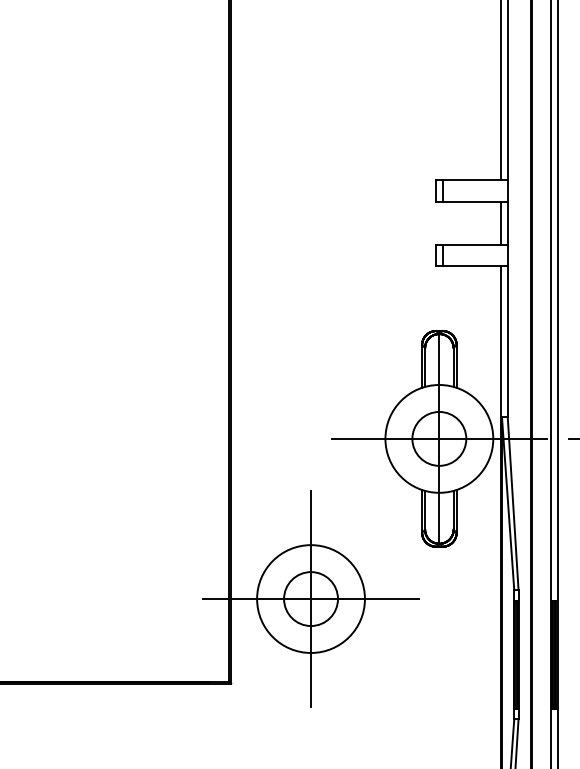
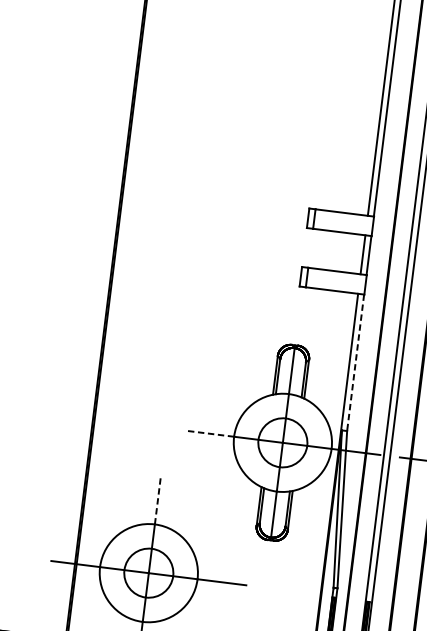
line: (507, 342) -> (355, 363), solid -> dashed
line: (358, 438) -> (209, 433), solid -> dashed
line: (311, 518) -> (158, 500), solid -> dashed

